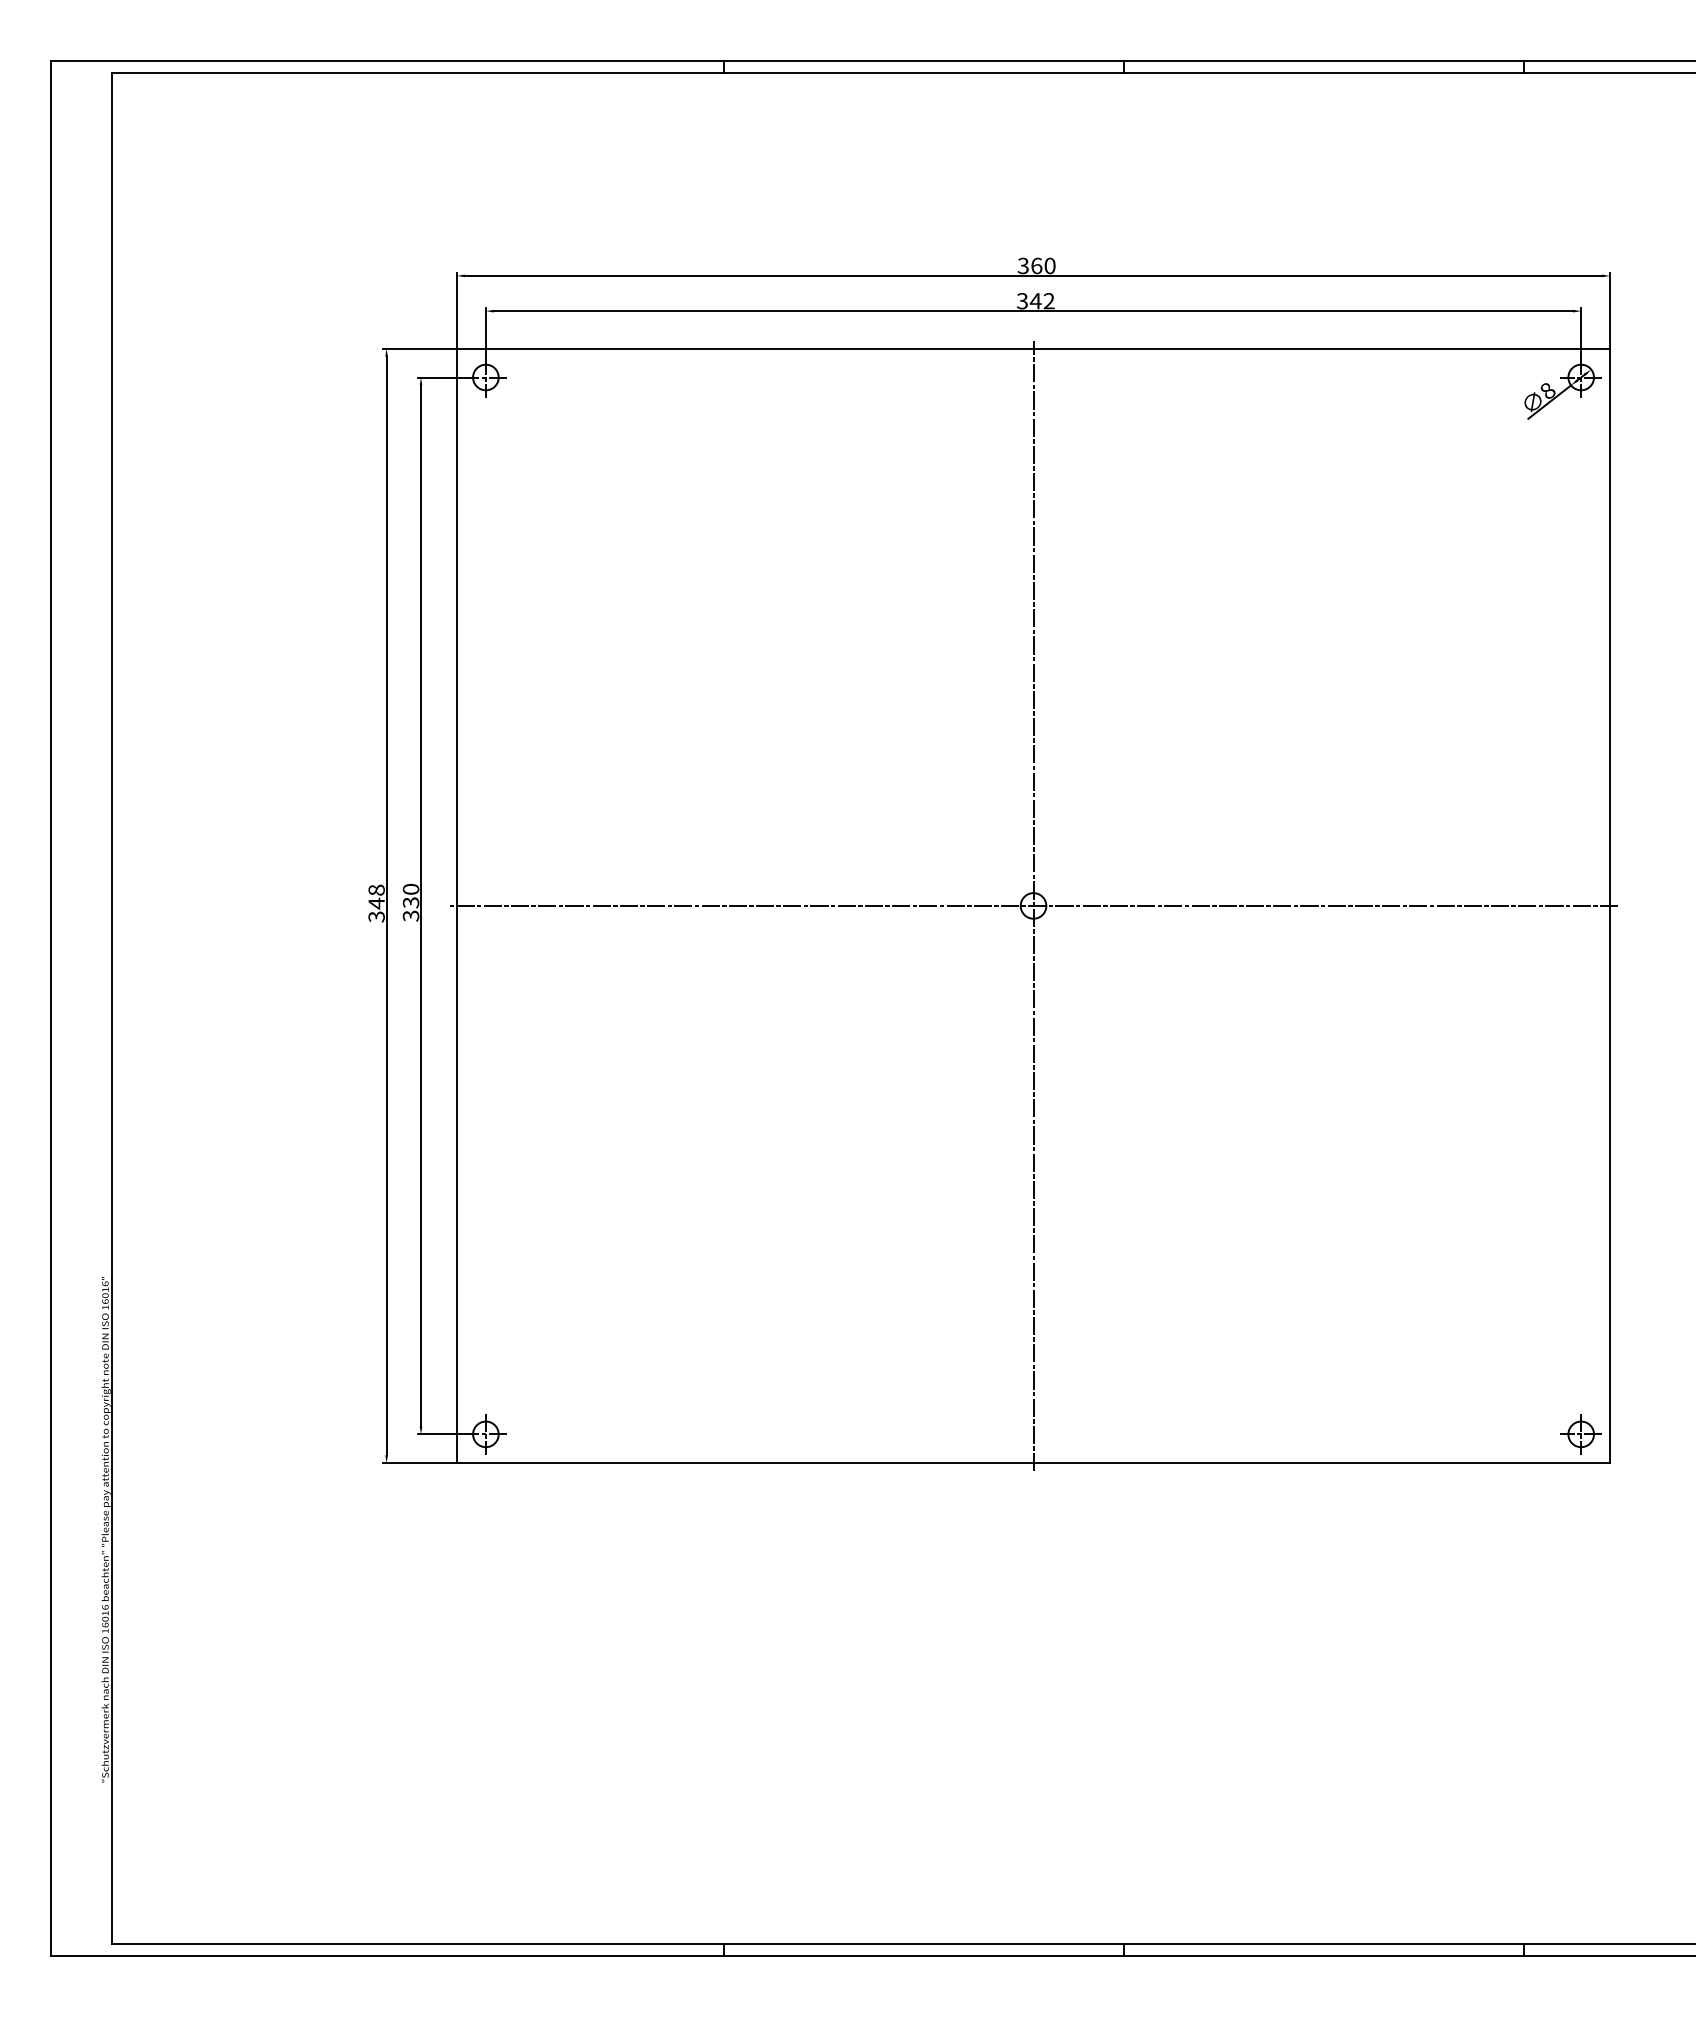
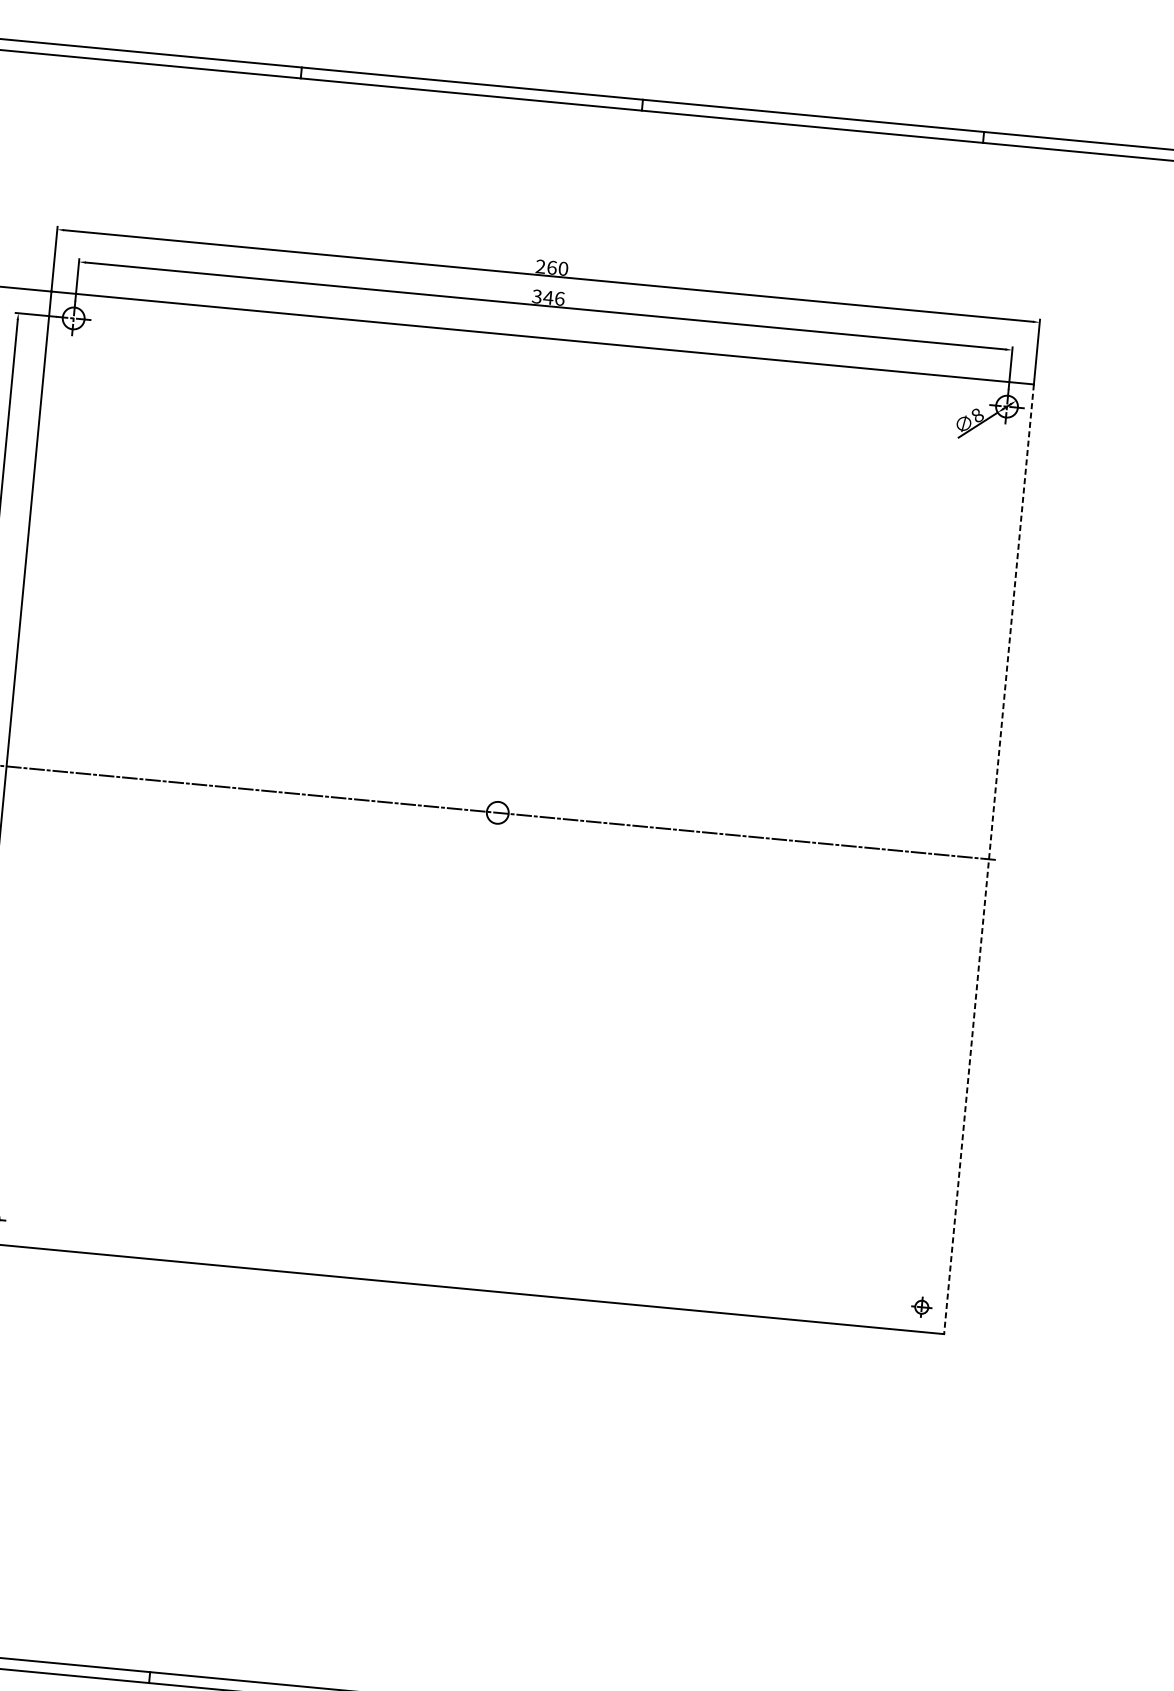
text: (1022, 266) -> (539, 267), 360 -> 260
text: (1048, 301) -> (559, 299), 342 -> 346
line: (1033, 905) -> (497, 812), removed
line: (1610, 906) -> (989, 859), solid -> dashed
part: (1580, 1434) -> (921, 1307), size x0.6

